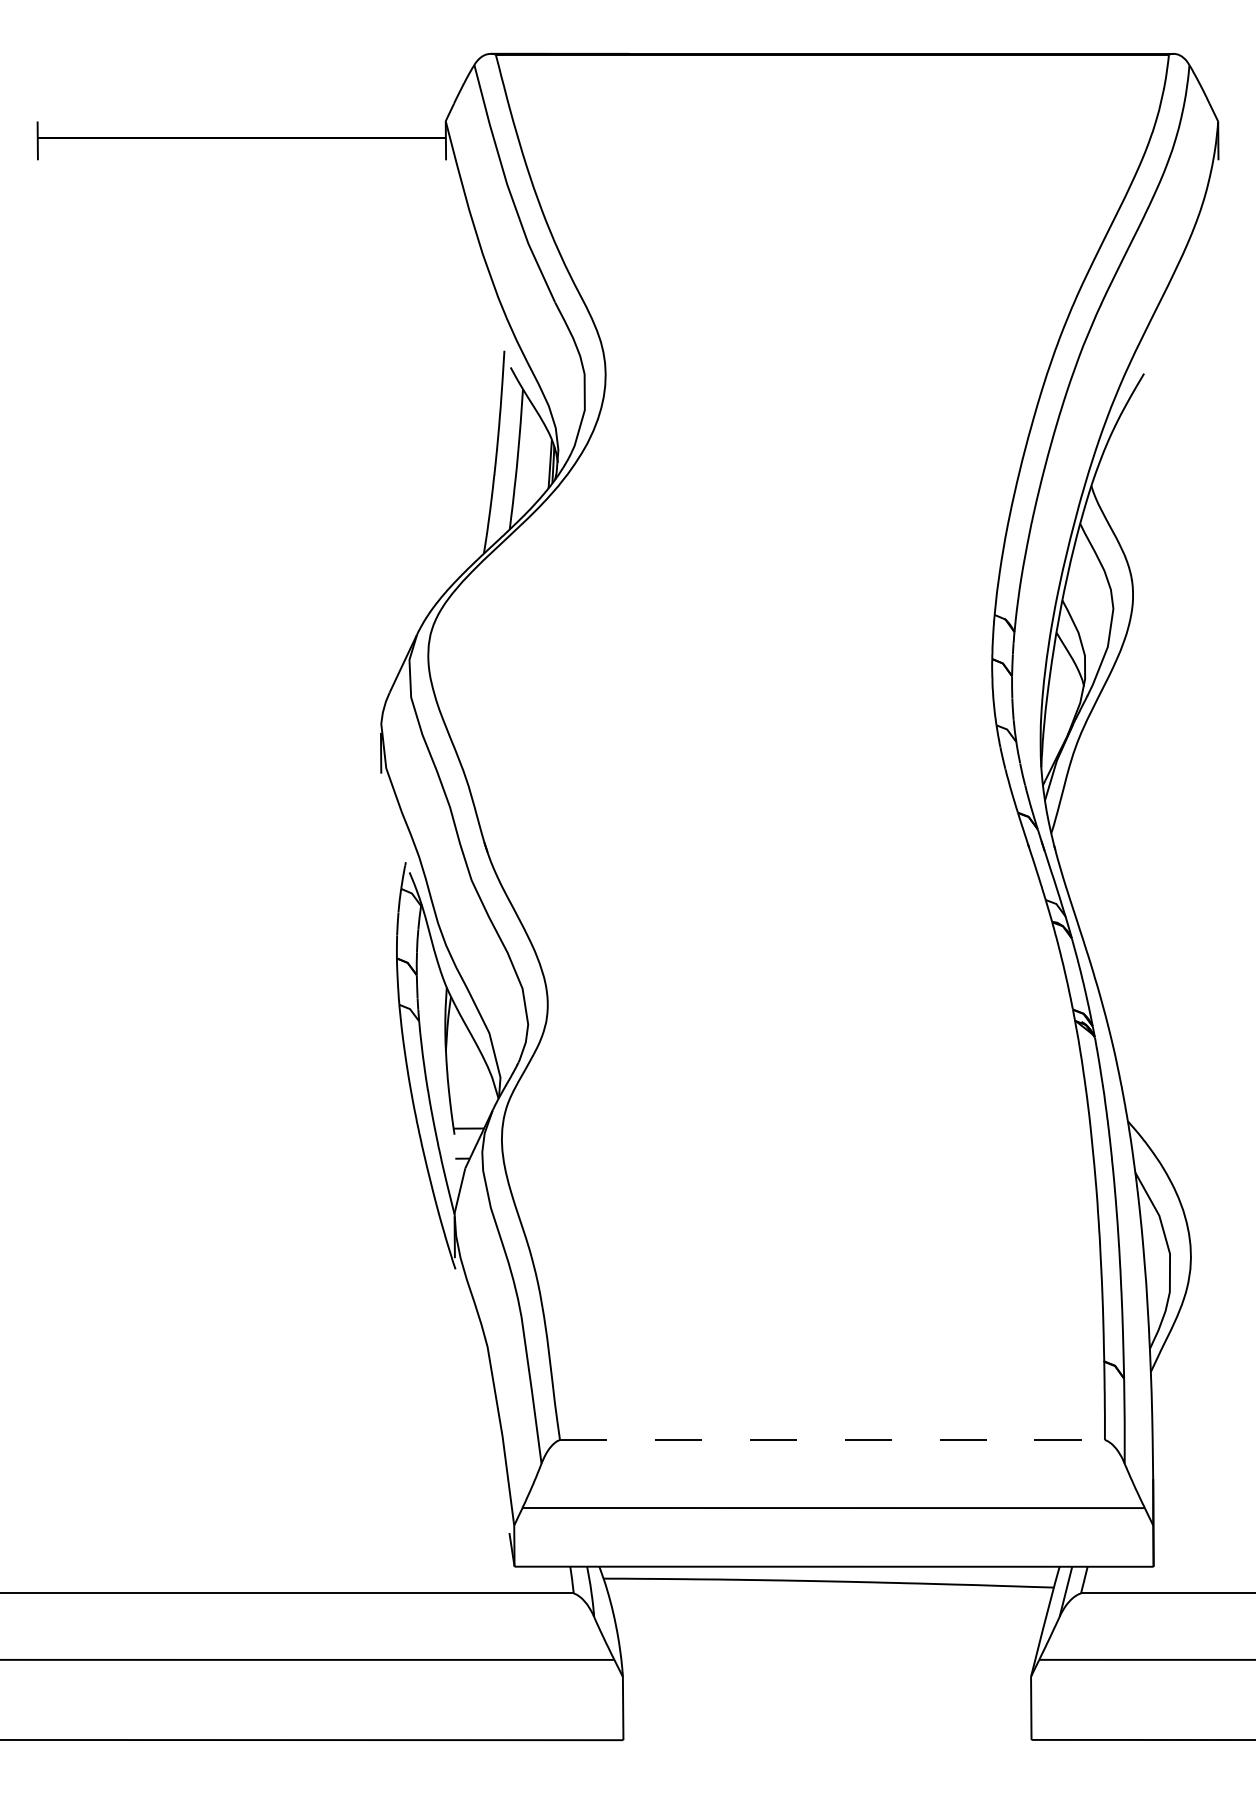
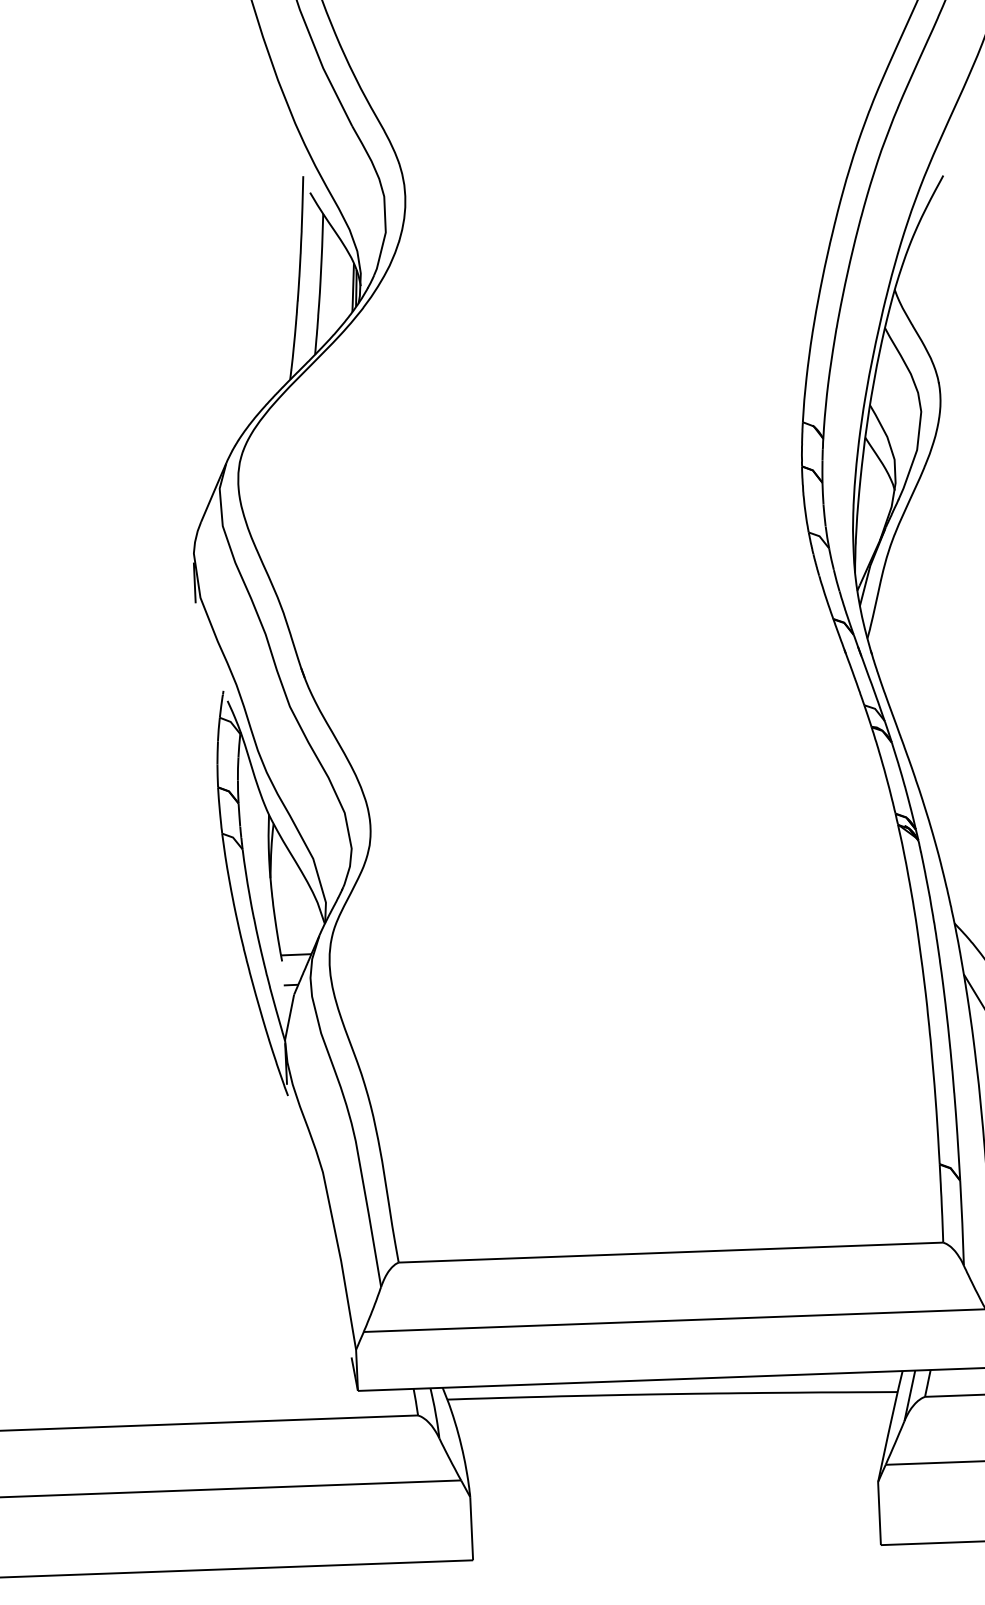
line: (832, 1439) -> (671, 1252), dashed -> solid

